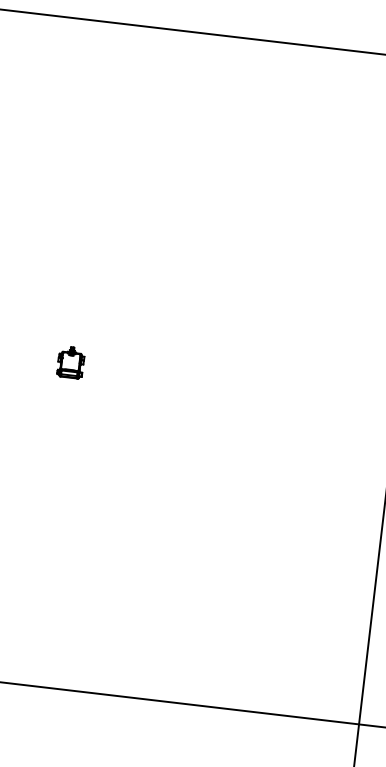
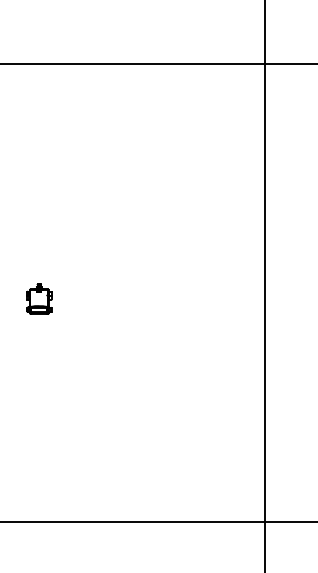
part: (71, 361) -> (39, 298), size x1.43

